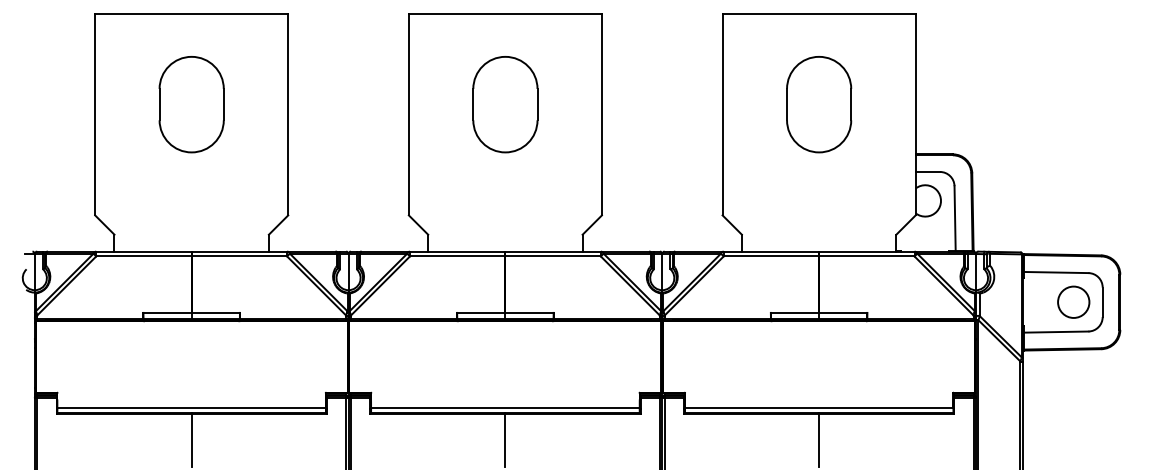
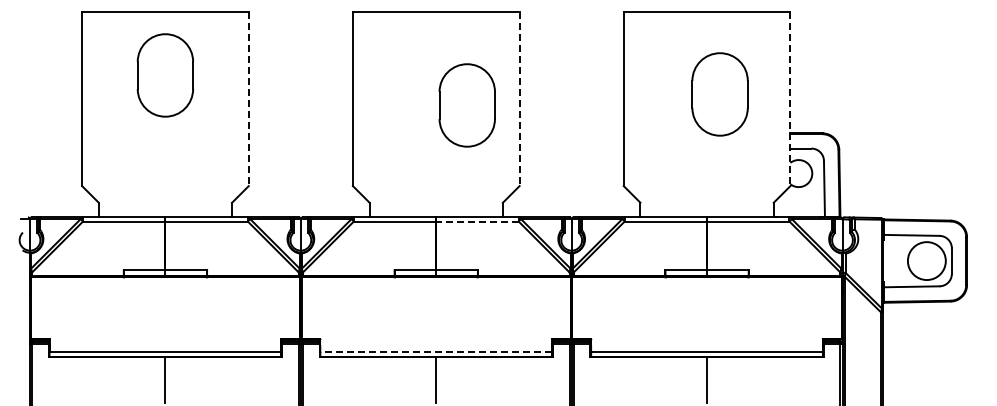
part: (190, 104) -> (164, 75), moved
part: (504, 104) -> (466, 105), moved
part: (818, 104) -> (719, 94), moved
line: (287, 115) -> (248, 99), solid -> dashed
line: (601, 115) -> (519, 99), solid -> dashed
line: (915, 115) -> (790, 99), solid -> dashed
line: (552, 256) -> (476, 221), solid -> dashed
circle: (1073, 301) -> (926, 260), size x1.4
line: (505, 407) -> (436, 351), solid -> dashed

